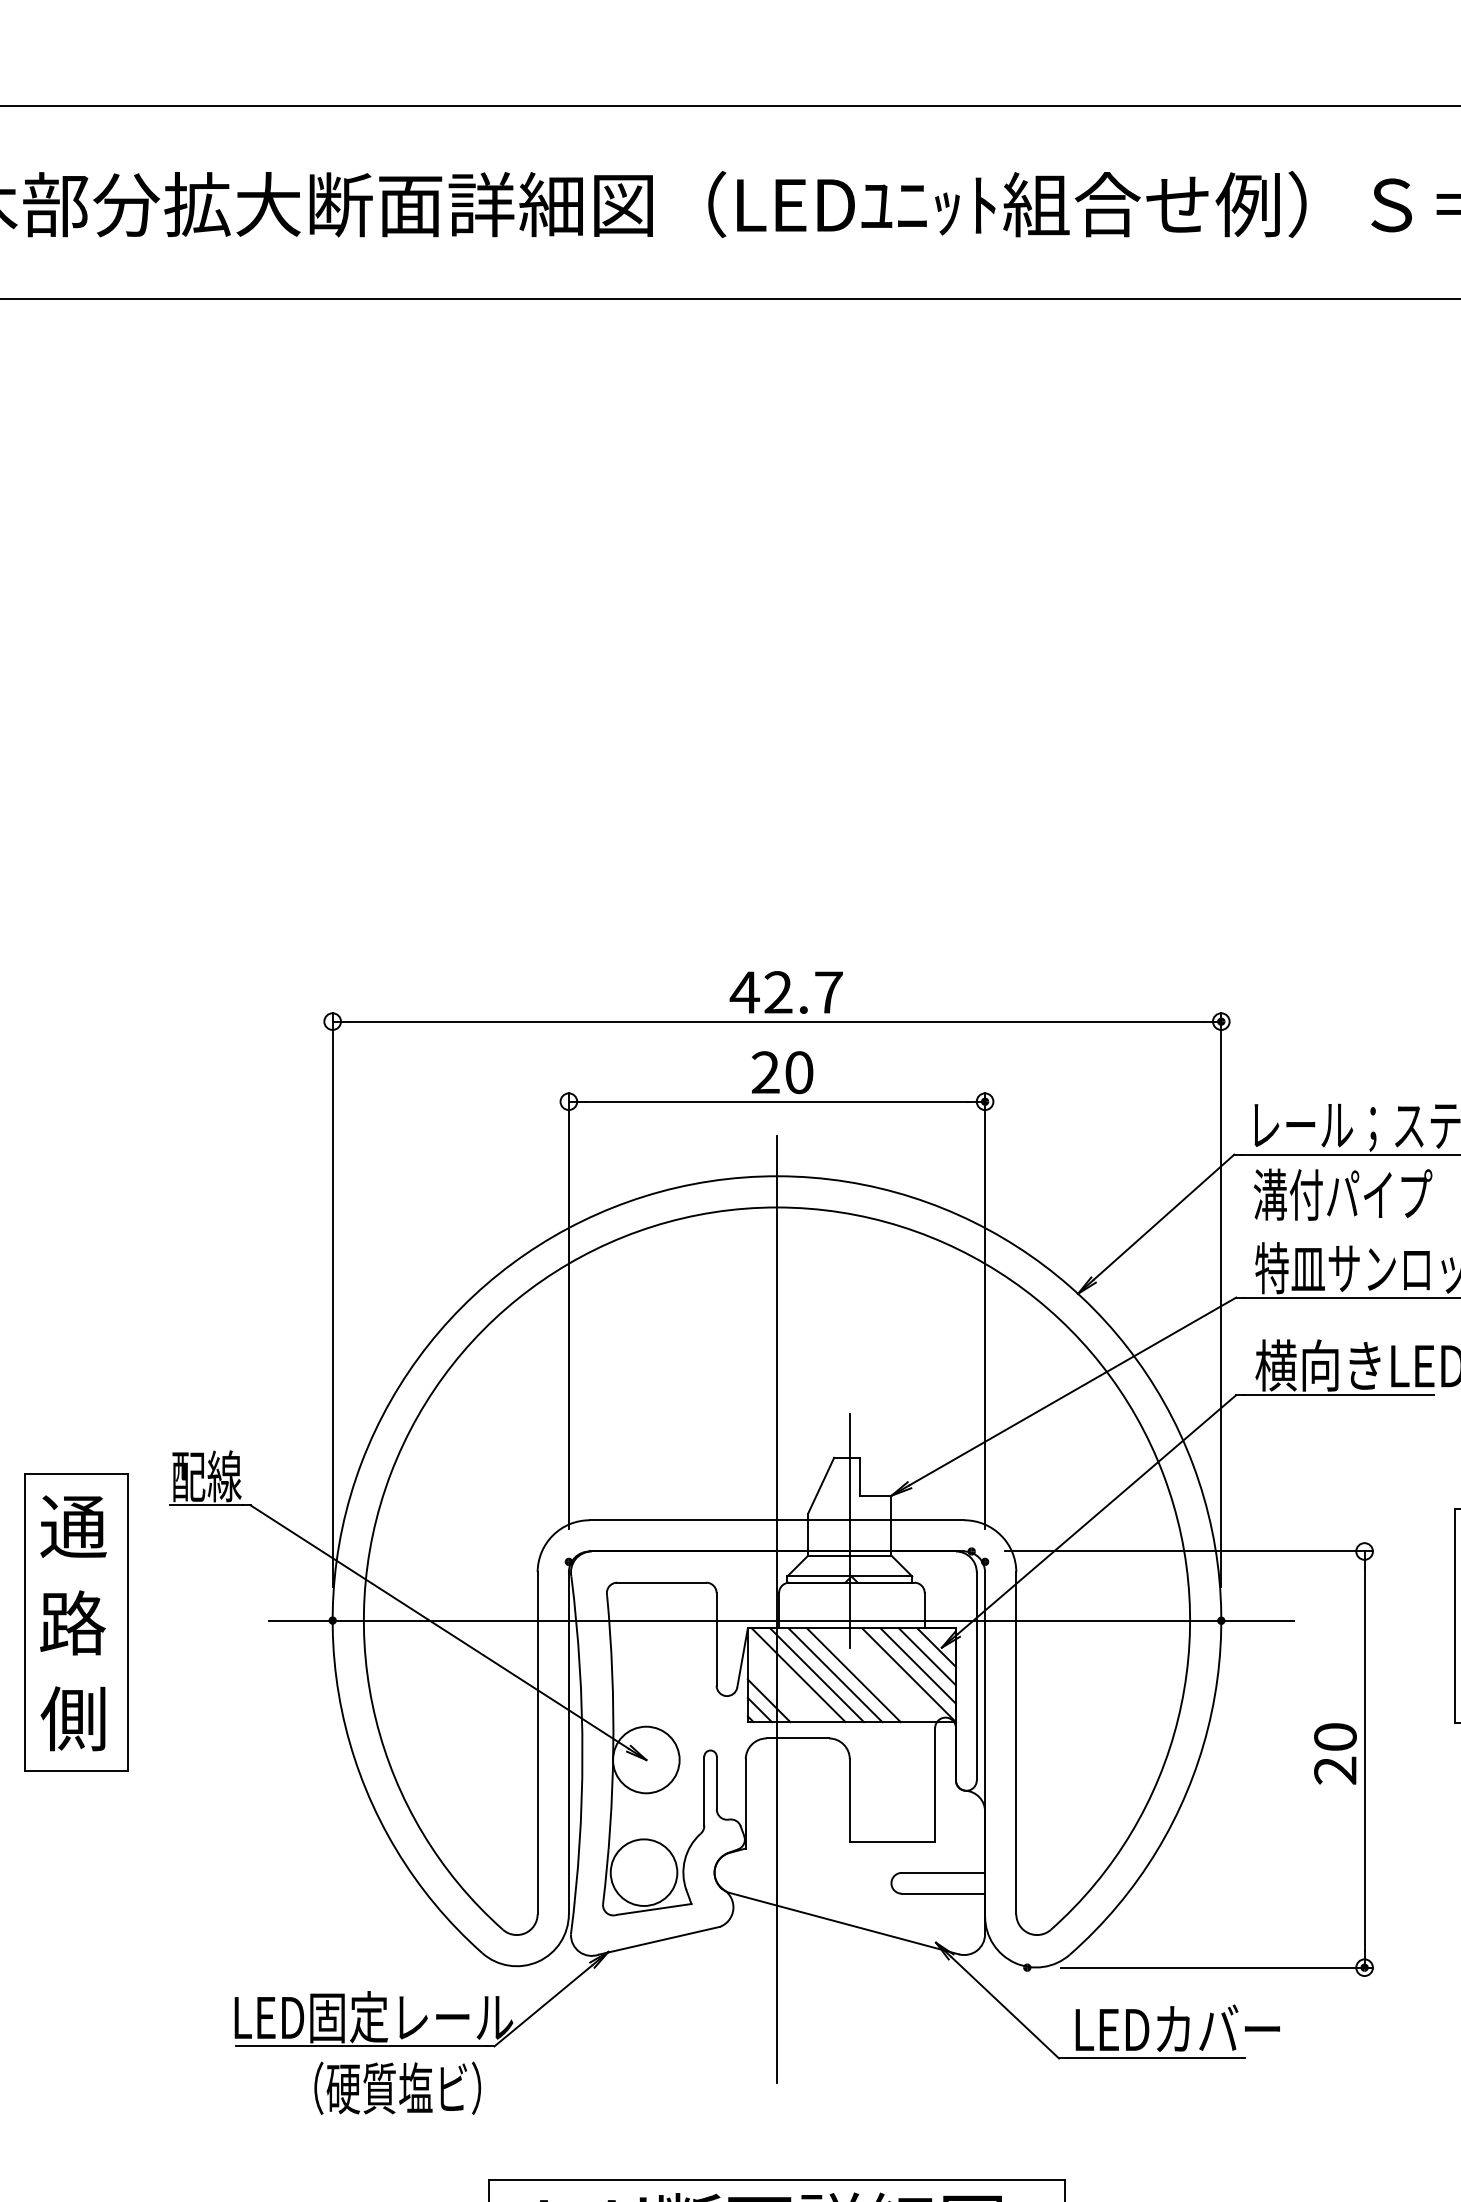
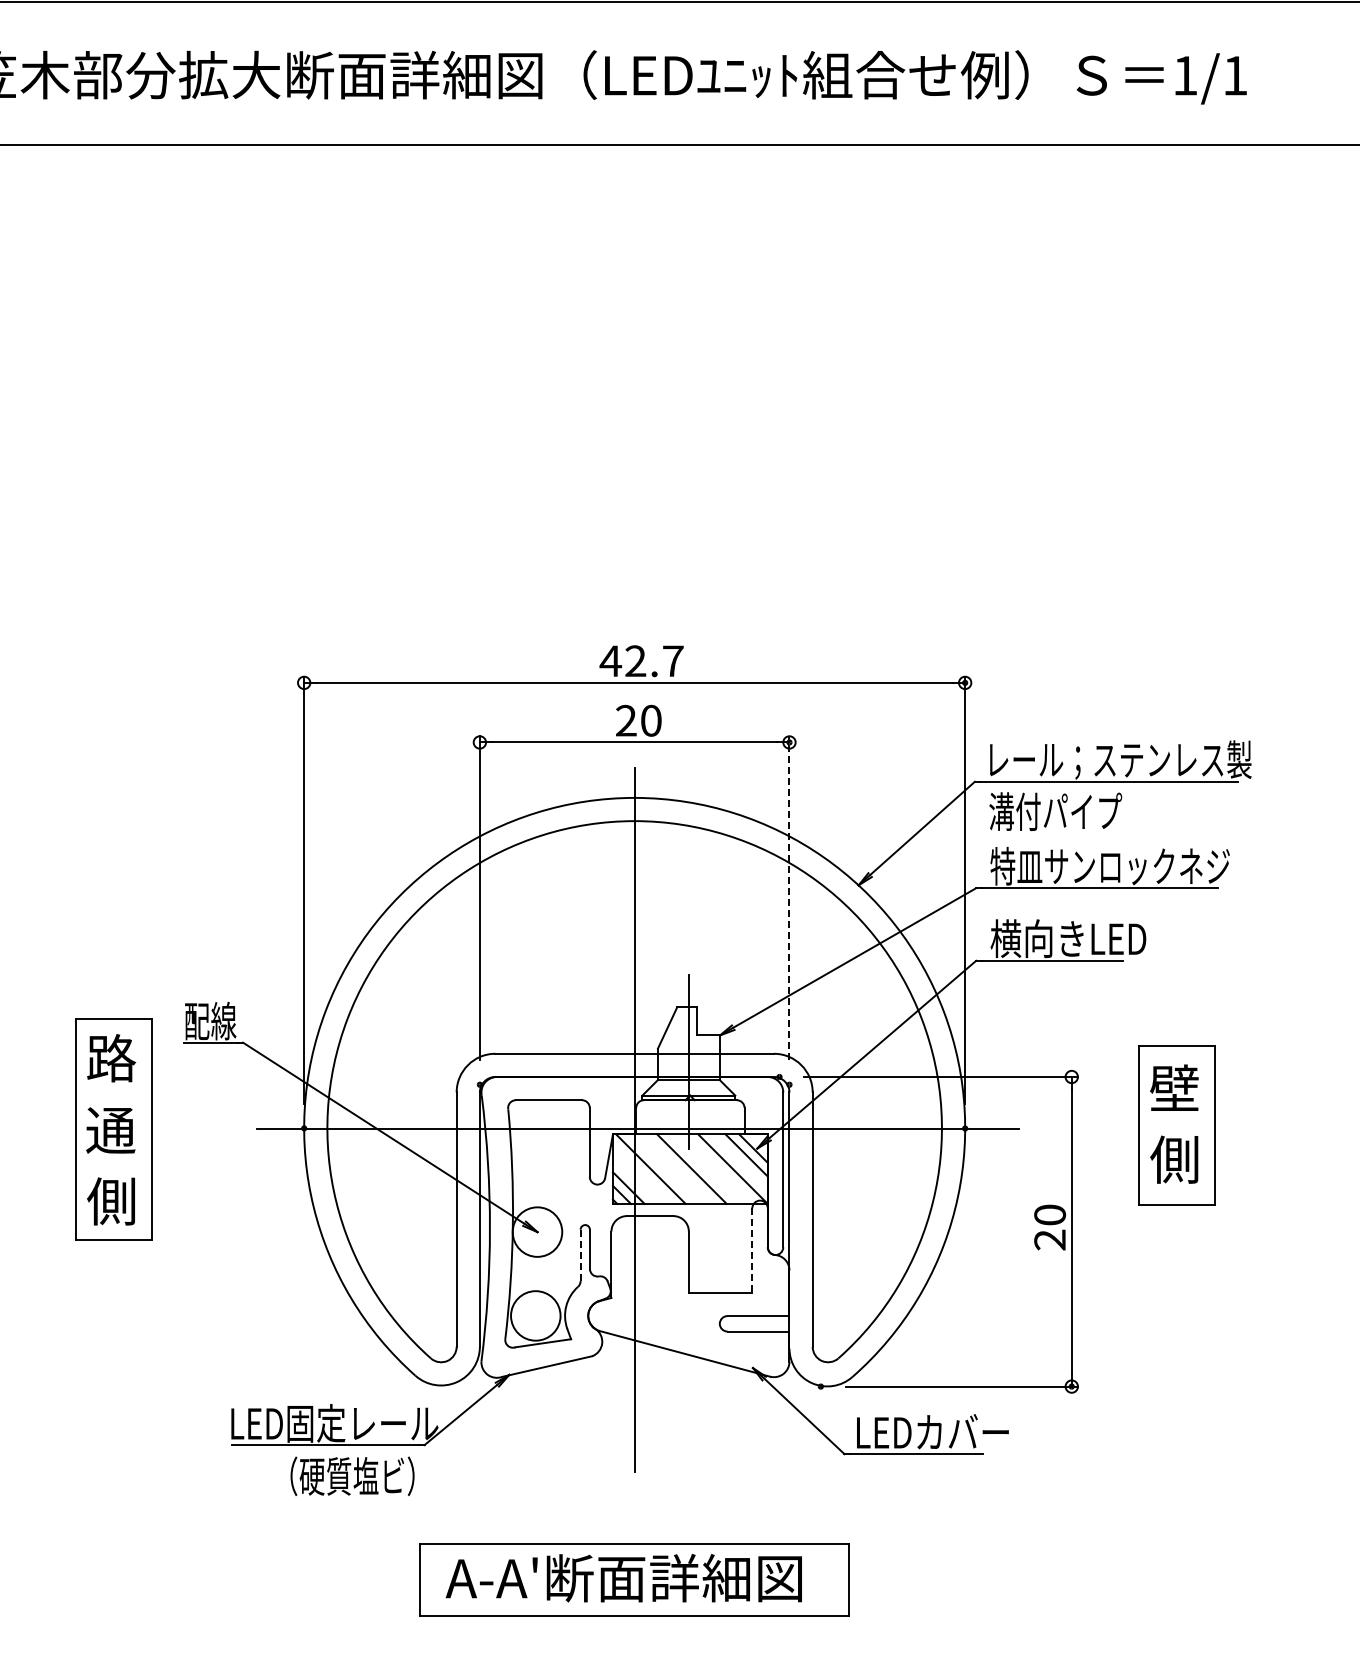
line: (985, 1311) -> (789, 898), solid -> dashed
text: (73, 1526) -> (111, 1058), 通 -> 路
text: (72, 1623) -> (110, 1130), 路 -> 通
line: (917, 1666) -> (739, 1162), removed
line: (817, 1674) -> (664, 1168), removed
line: (835, 1674) -> (678, 1168), removed
line: (935, 1786) -> (752, 1251), solid -> dashed
line: (704, 1791) -> (580, 1255), solid -> dashed

